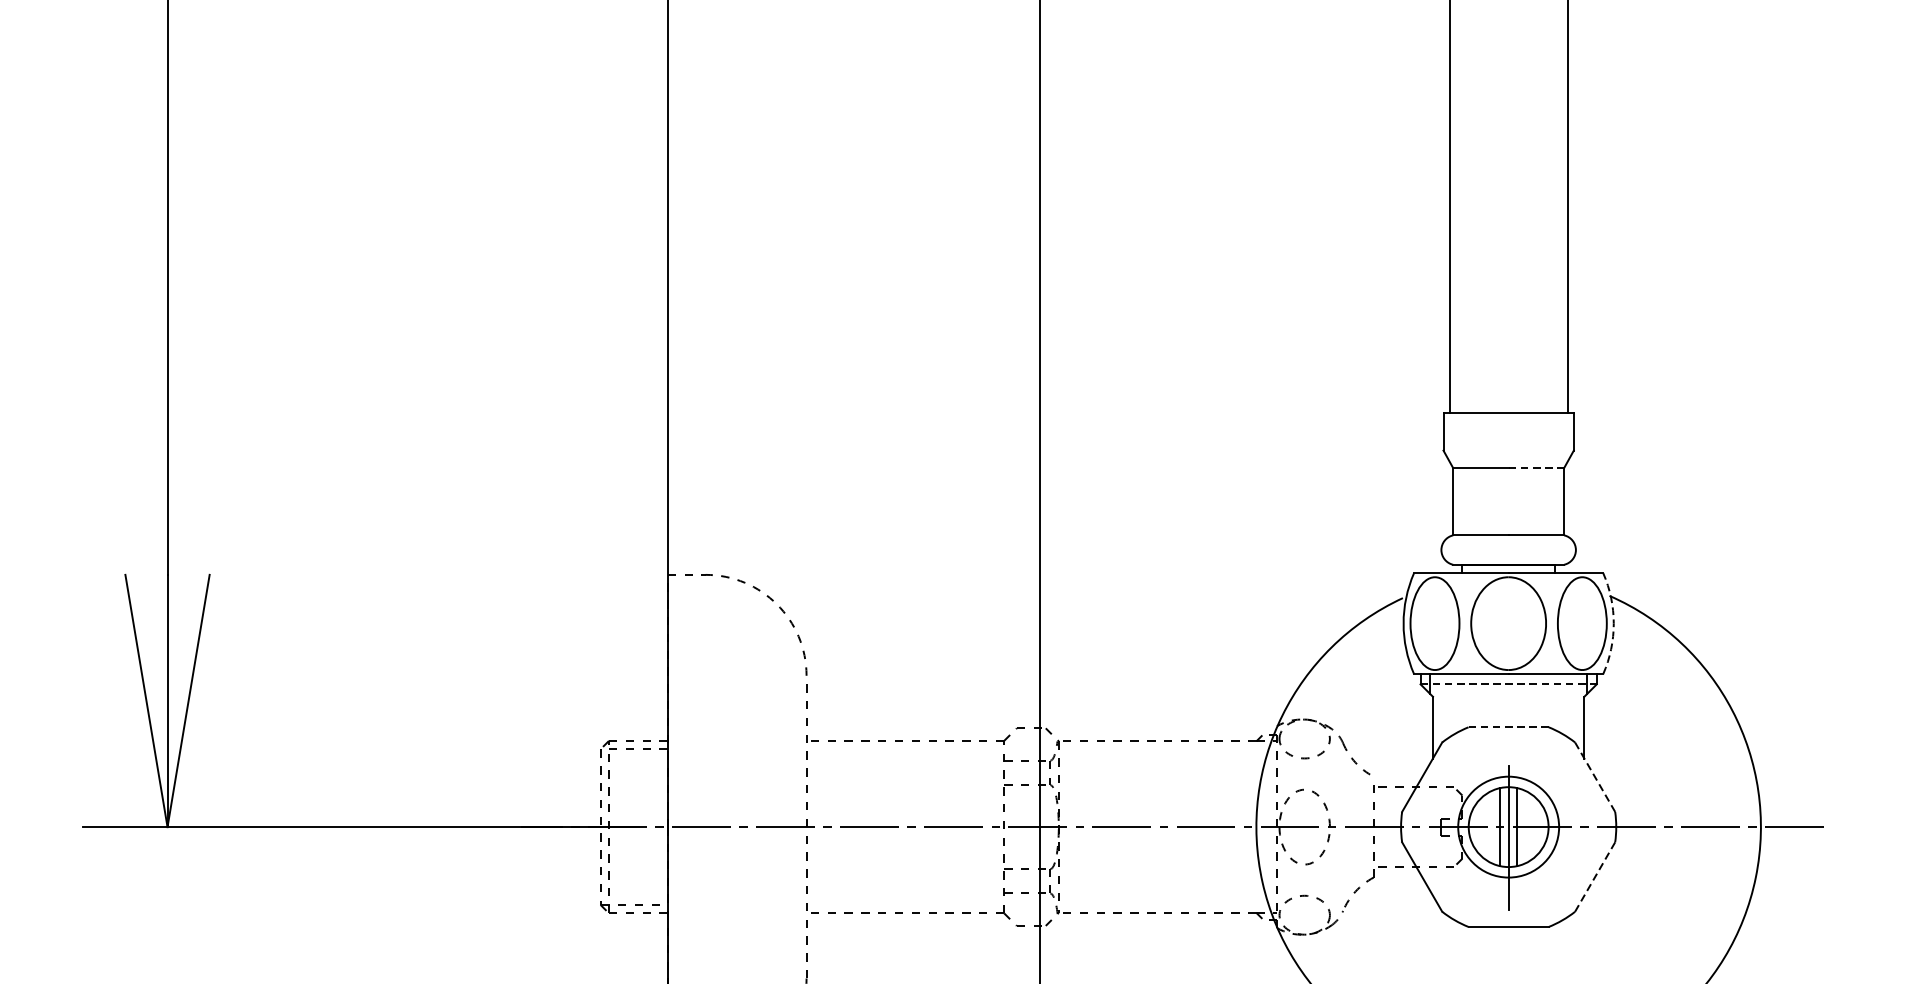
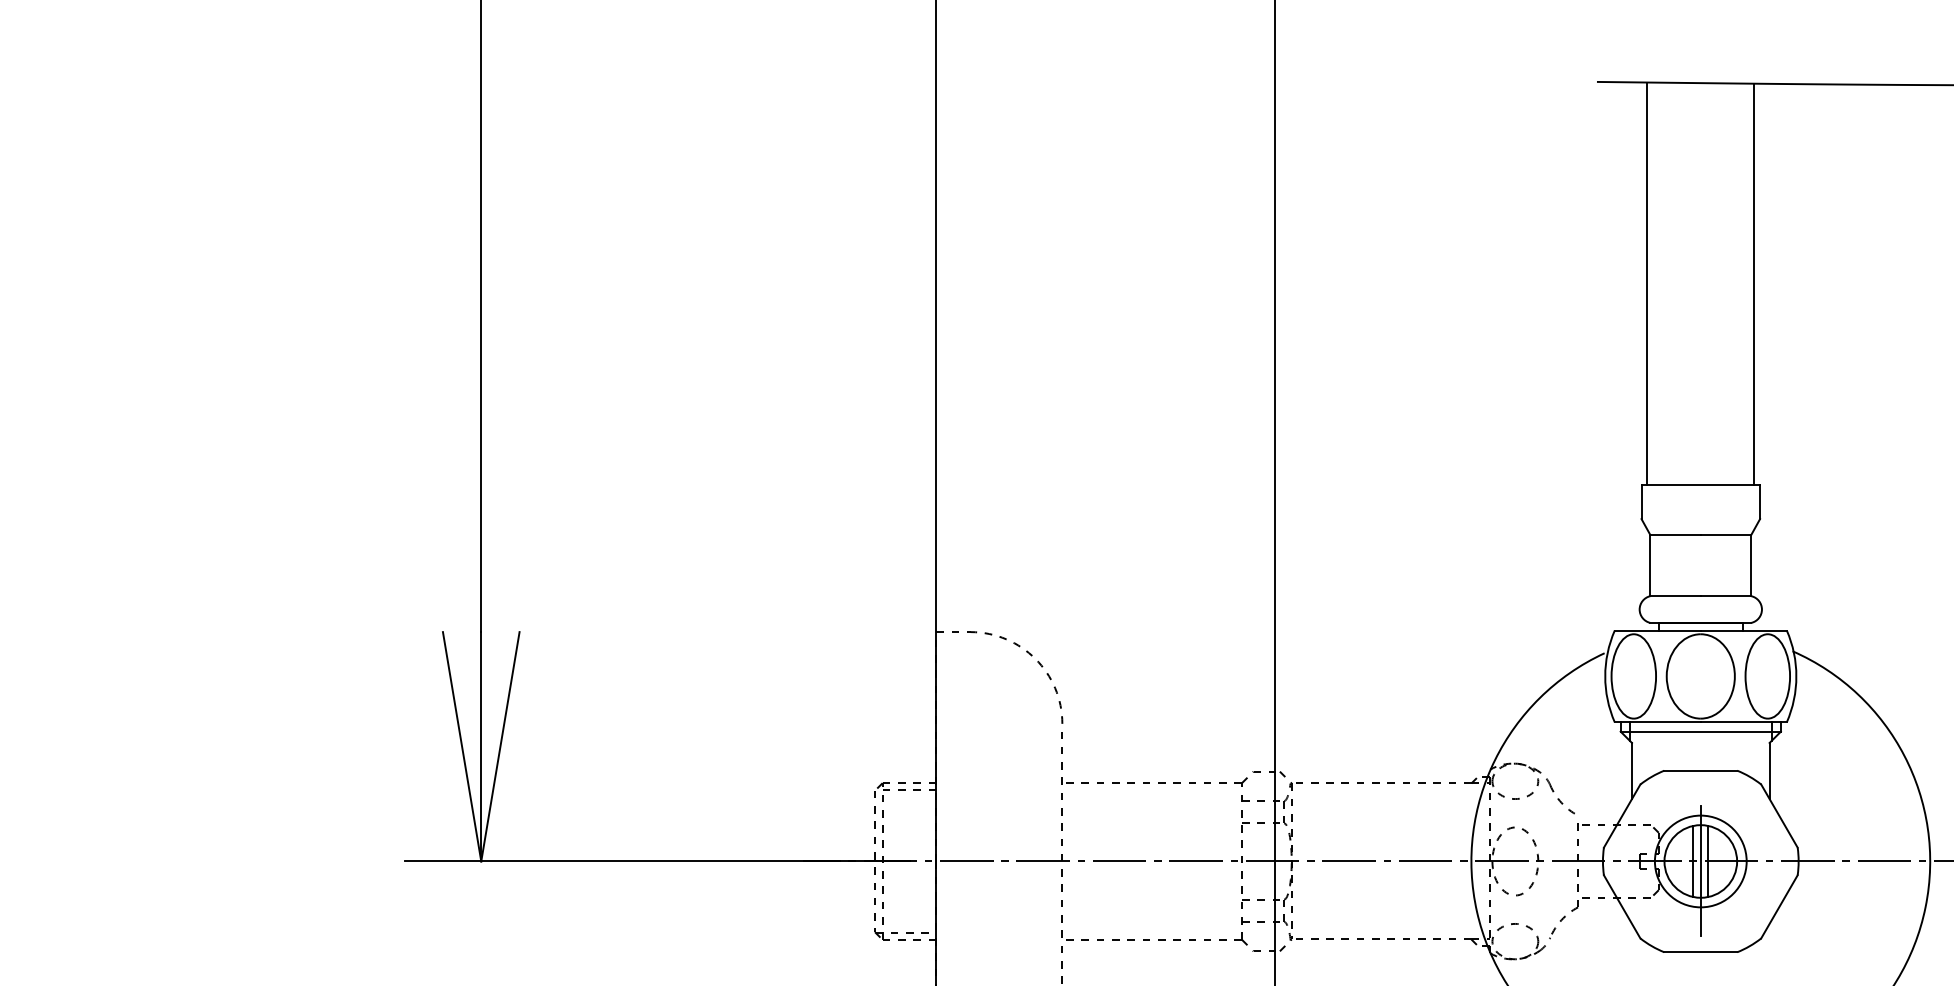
line: (1536, 468) -> (1726, 535), dashed -> solid
arc: (1613, 623) -> (1796, 676), dashed -> solid
line: (1509, 684) -> (1701, 731), dashed -> solid
line: (1509, 727) -> (1701, 770), dashed -> solid
line: (1595, 776) -> (1779, 815), dashed -> solid
line: (1595, 877) -> (1779, 907), dashed -> solid

